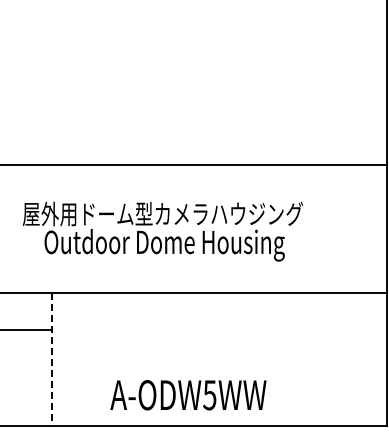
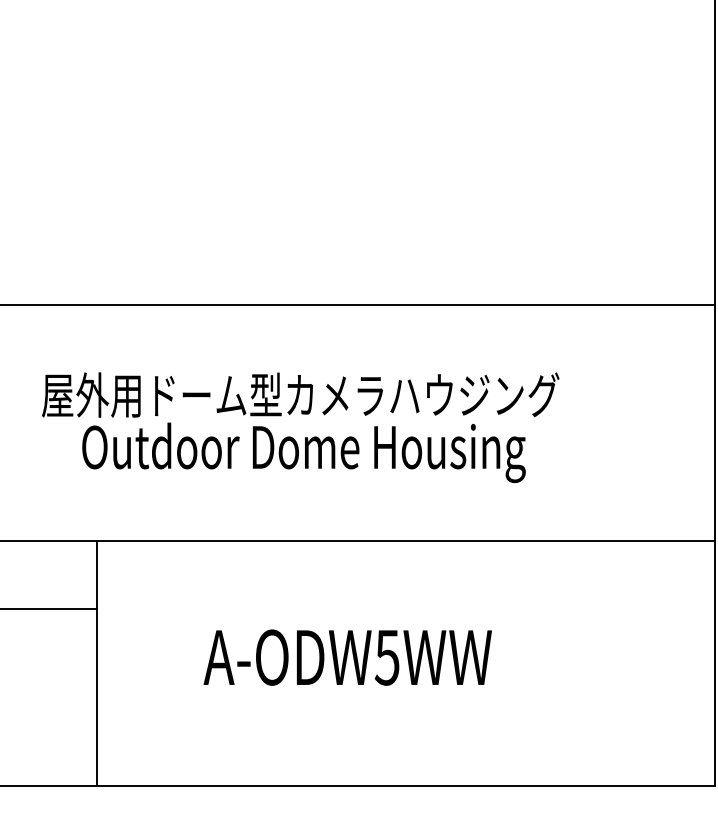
line: (52, 359) -> (96, 663), dashed -> solid
text: (188, 395) -> (347, 658), moved

